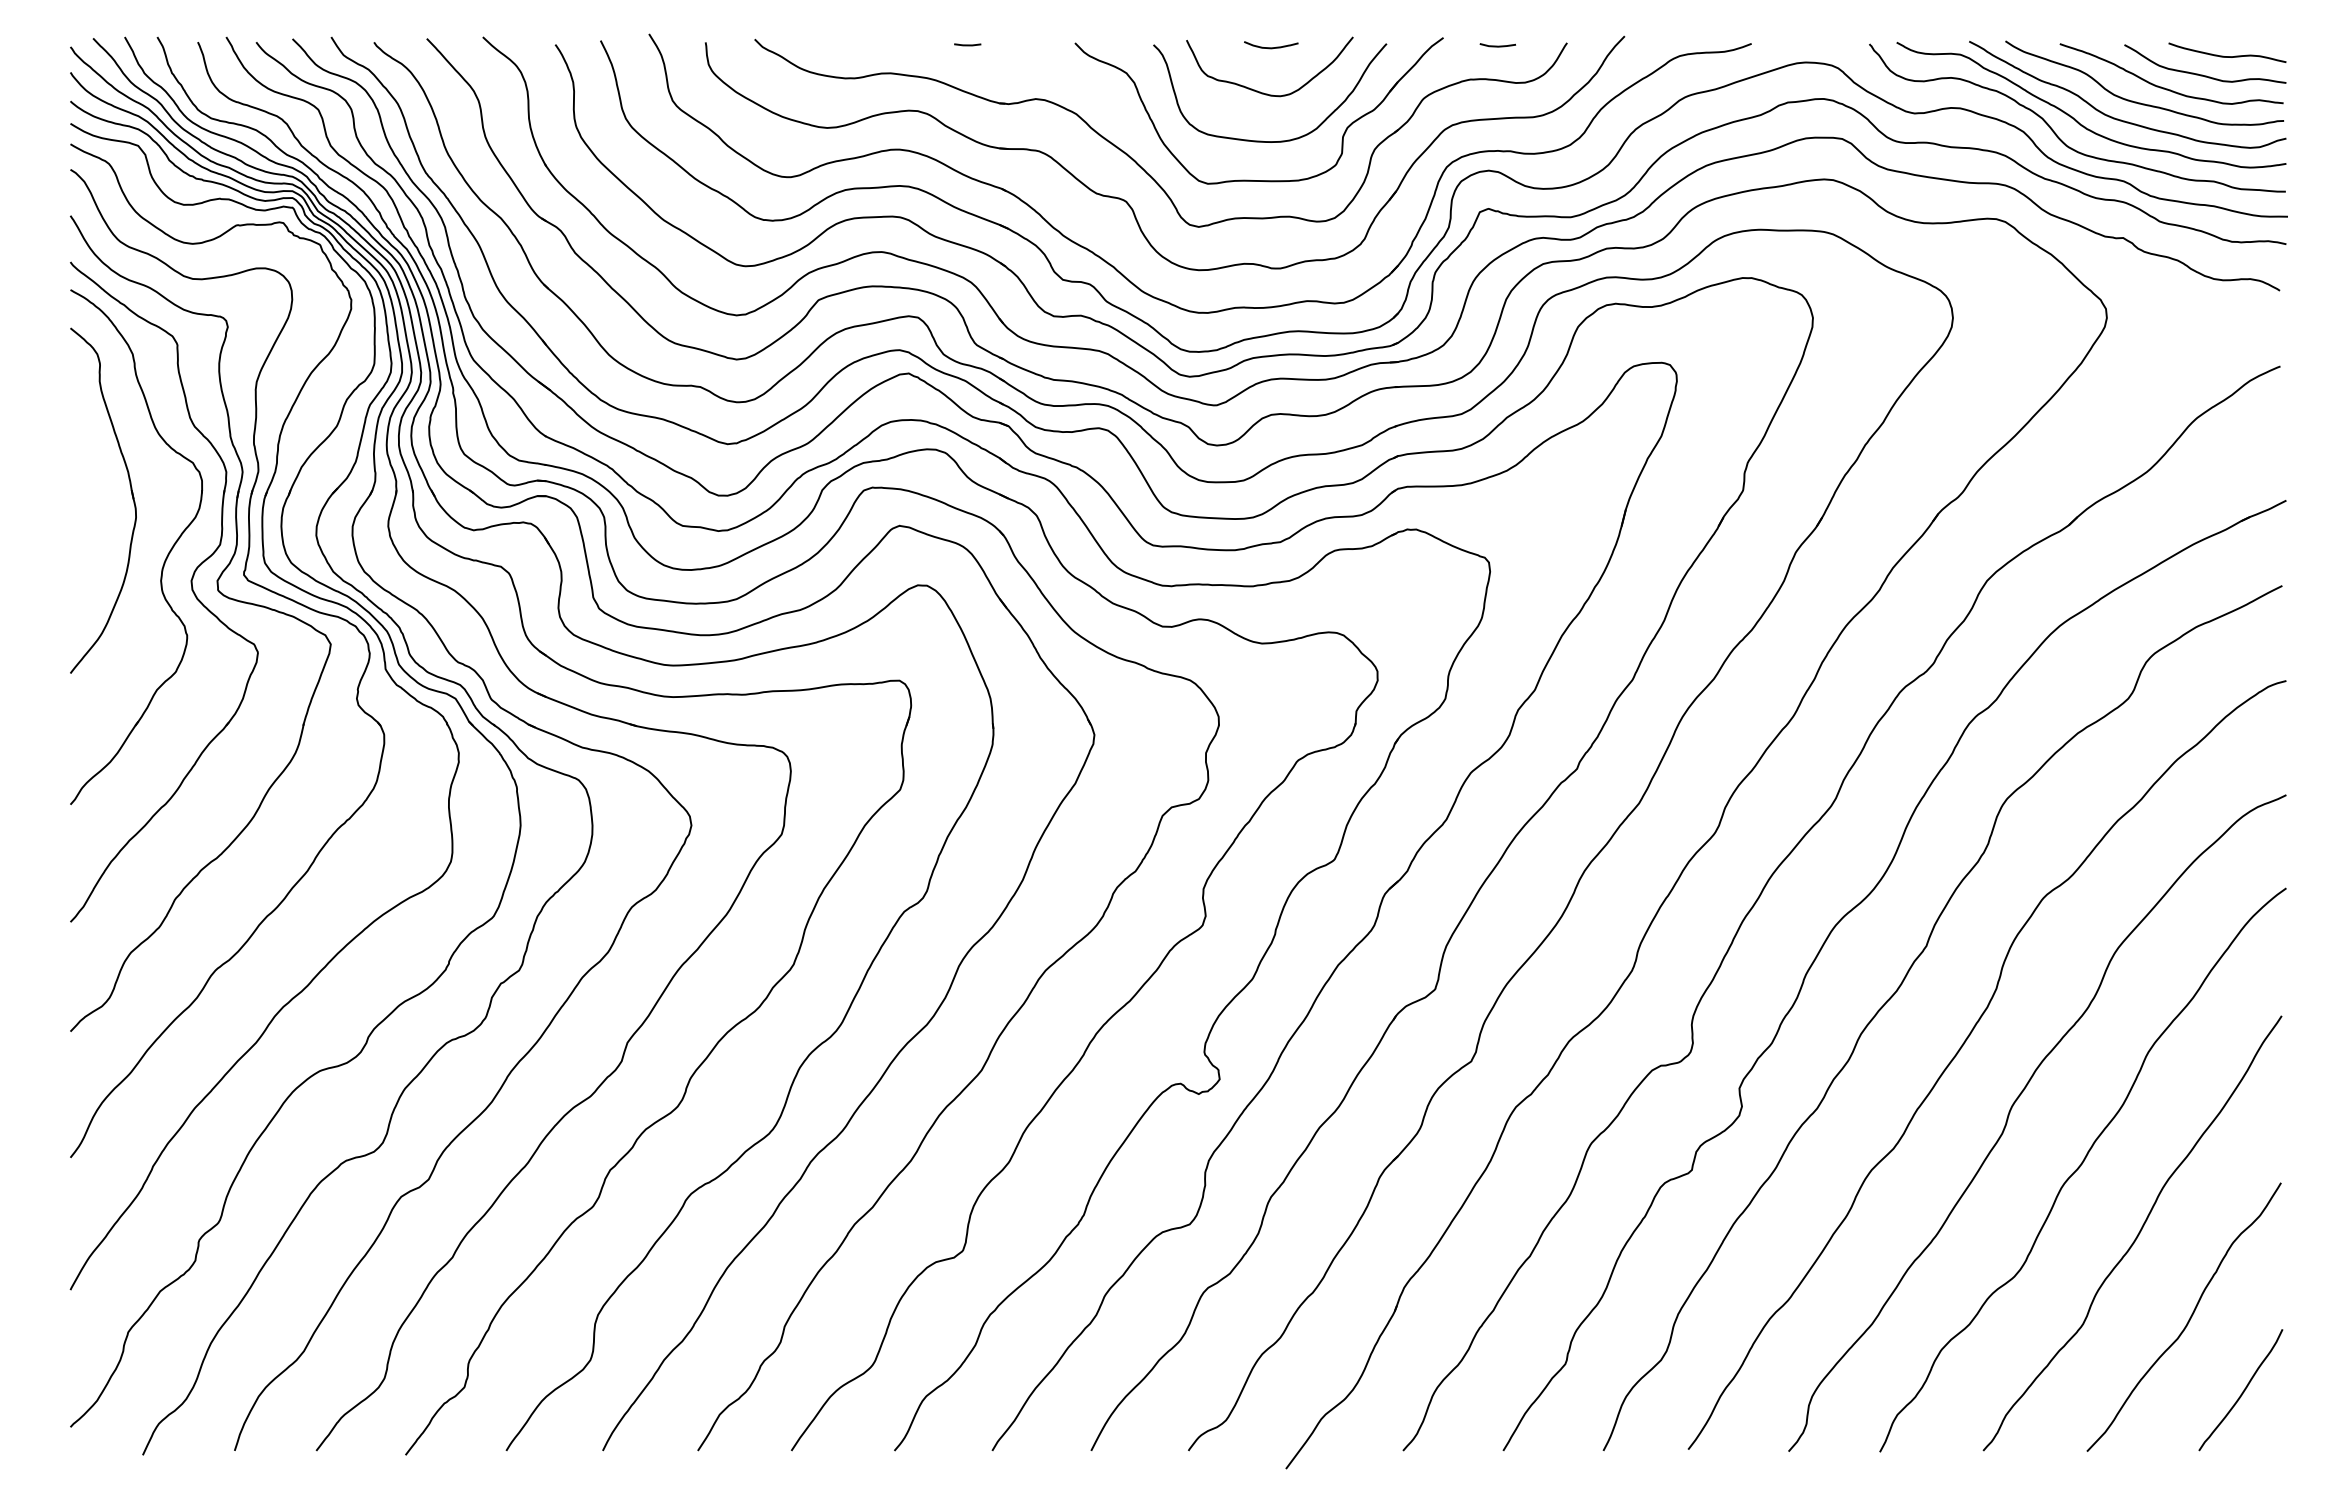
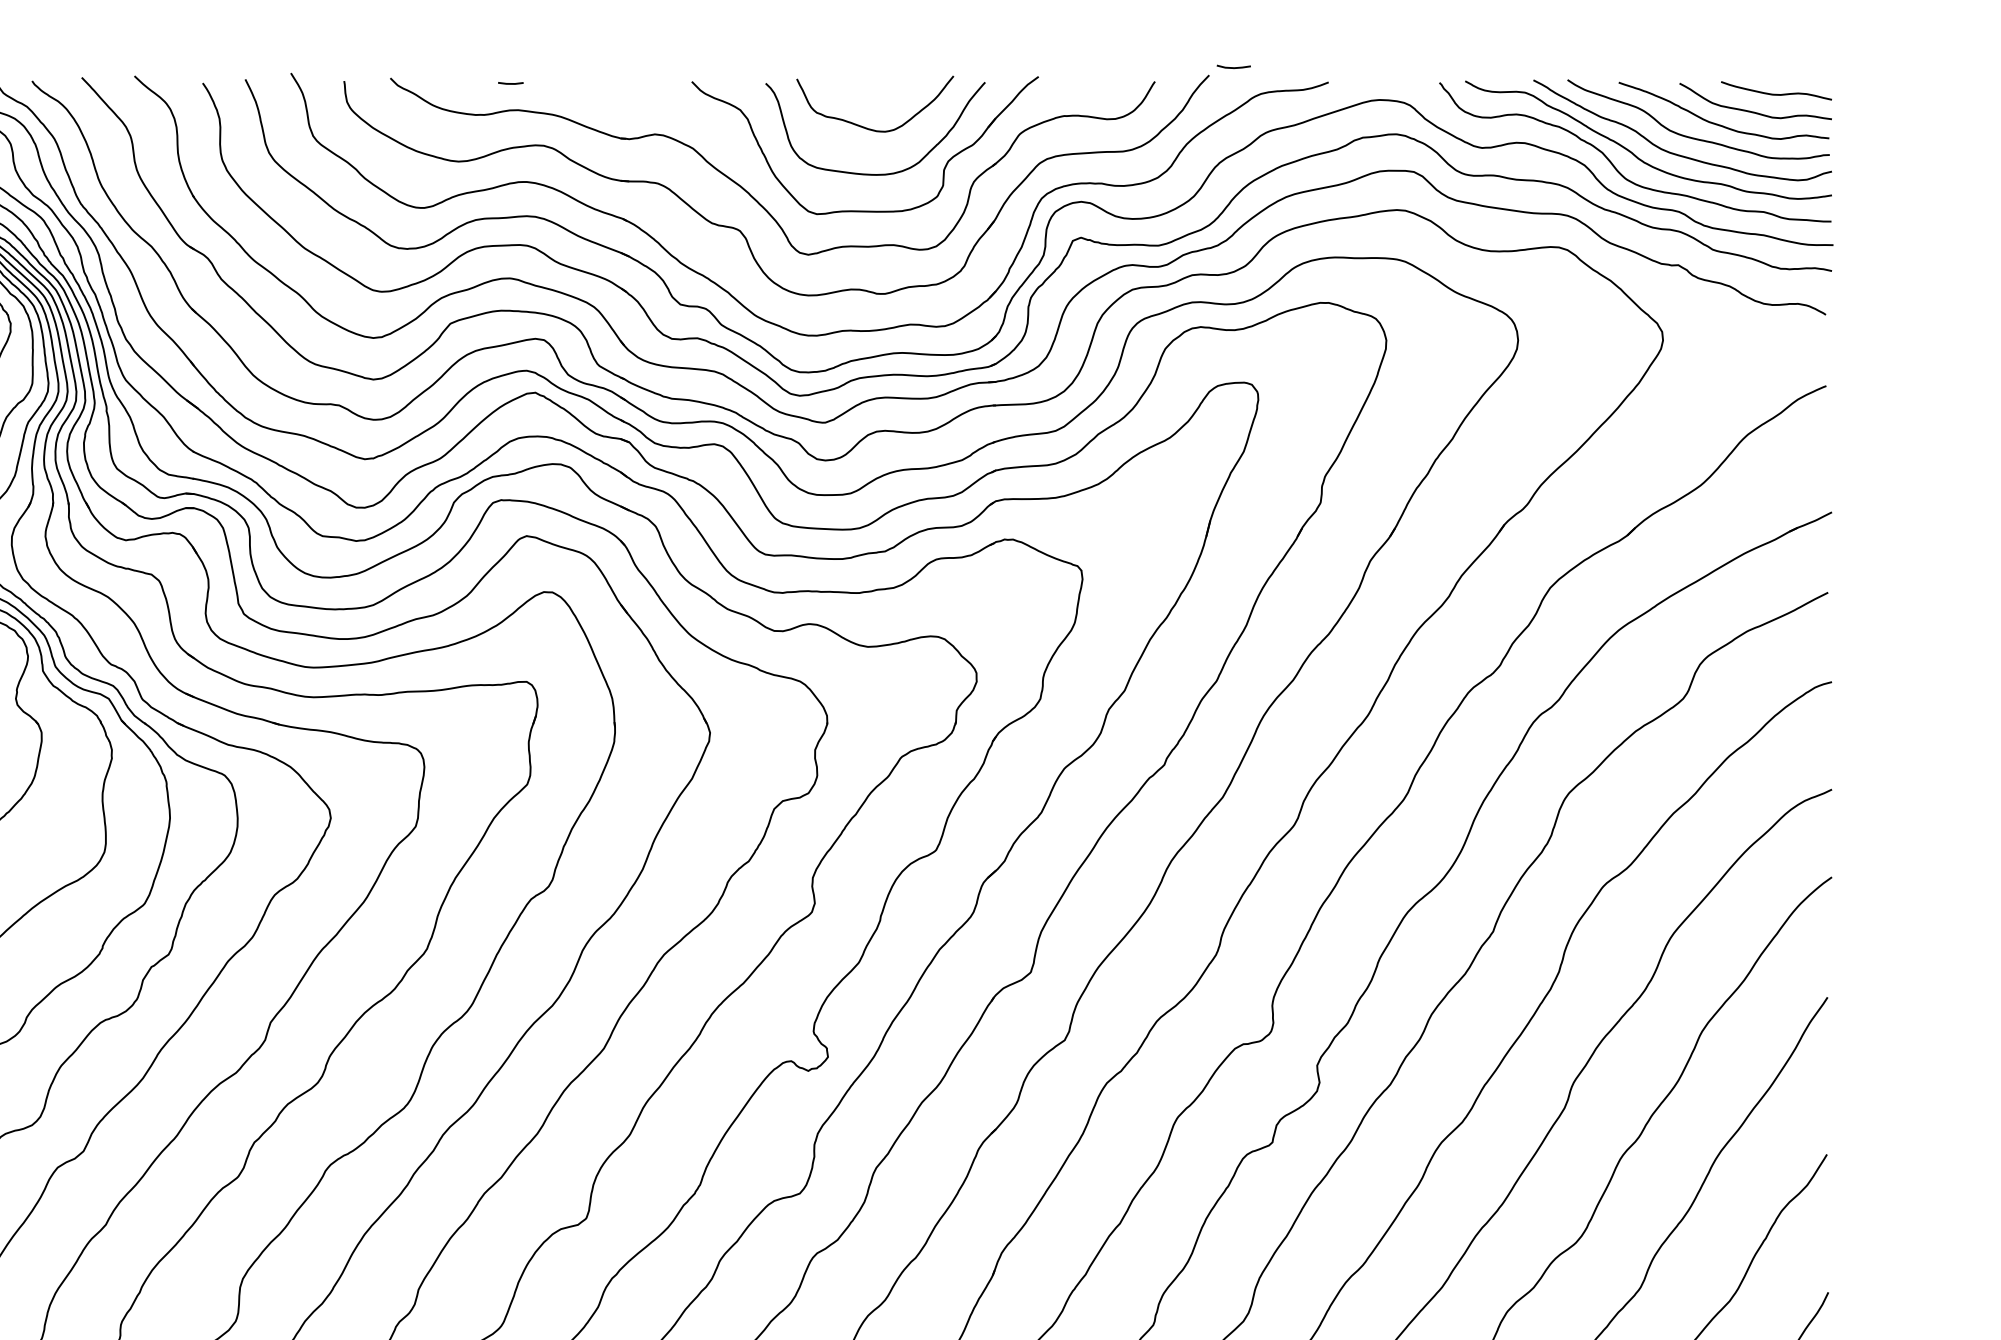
line: (967, 44) -> (510, 83), moved
curve: (1497, 45) -> (1233, 67), moved
curve: (1271, 47) -> (876, 85), removed

